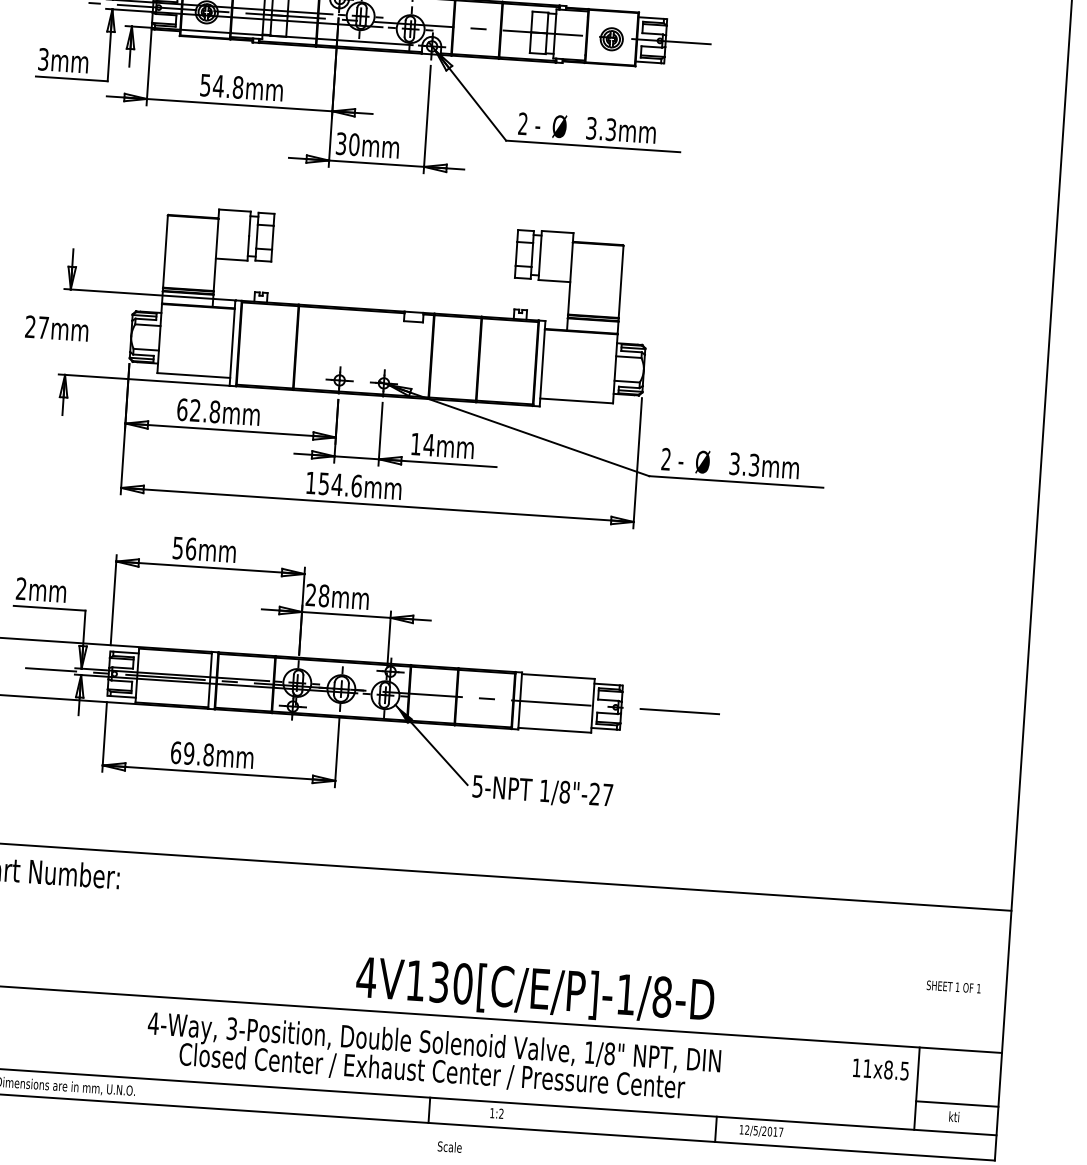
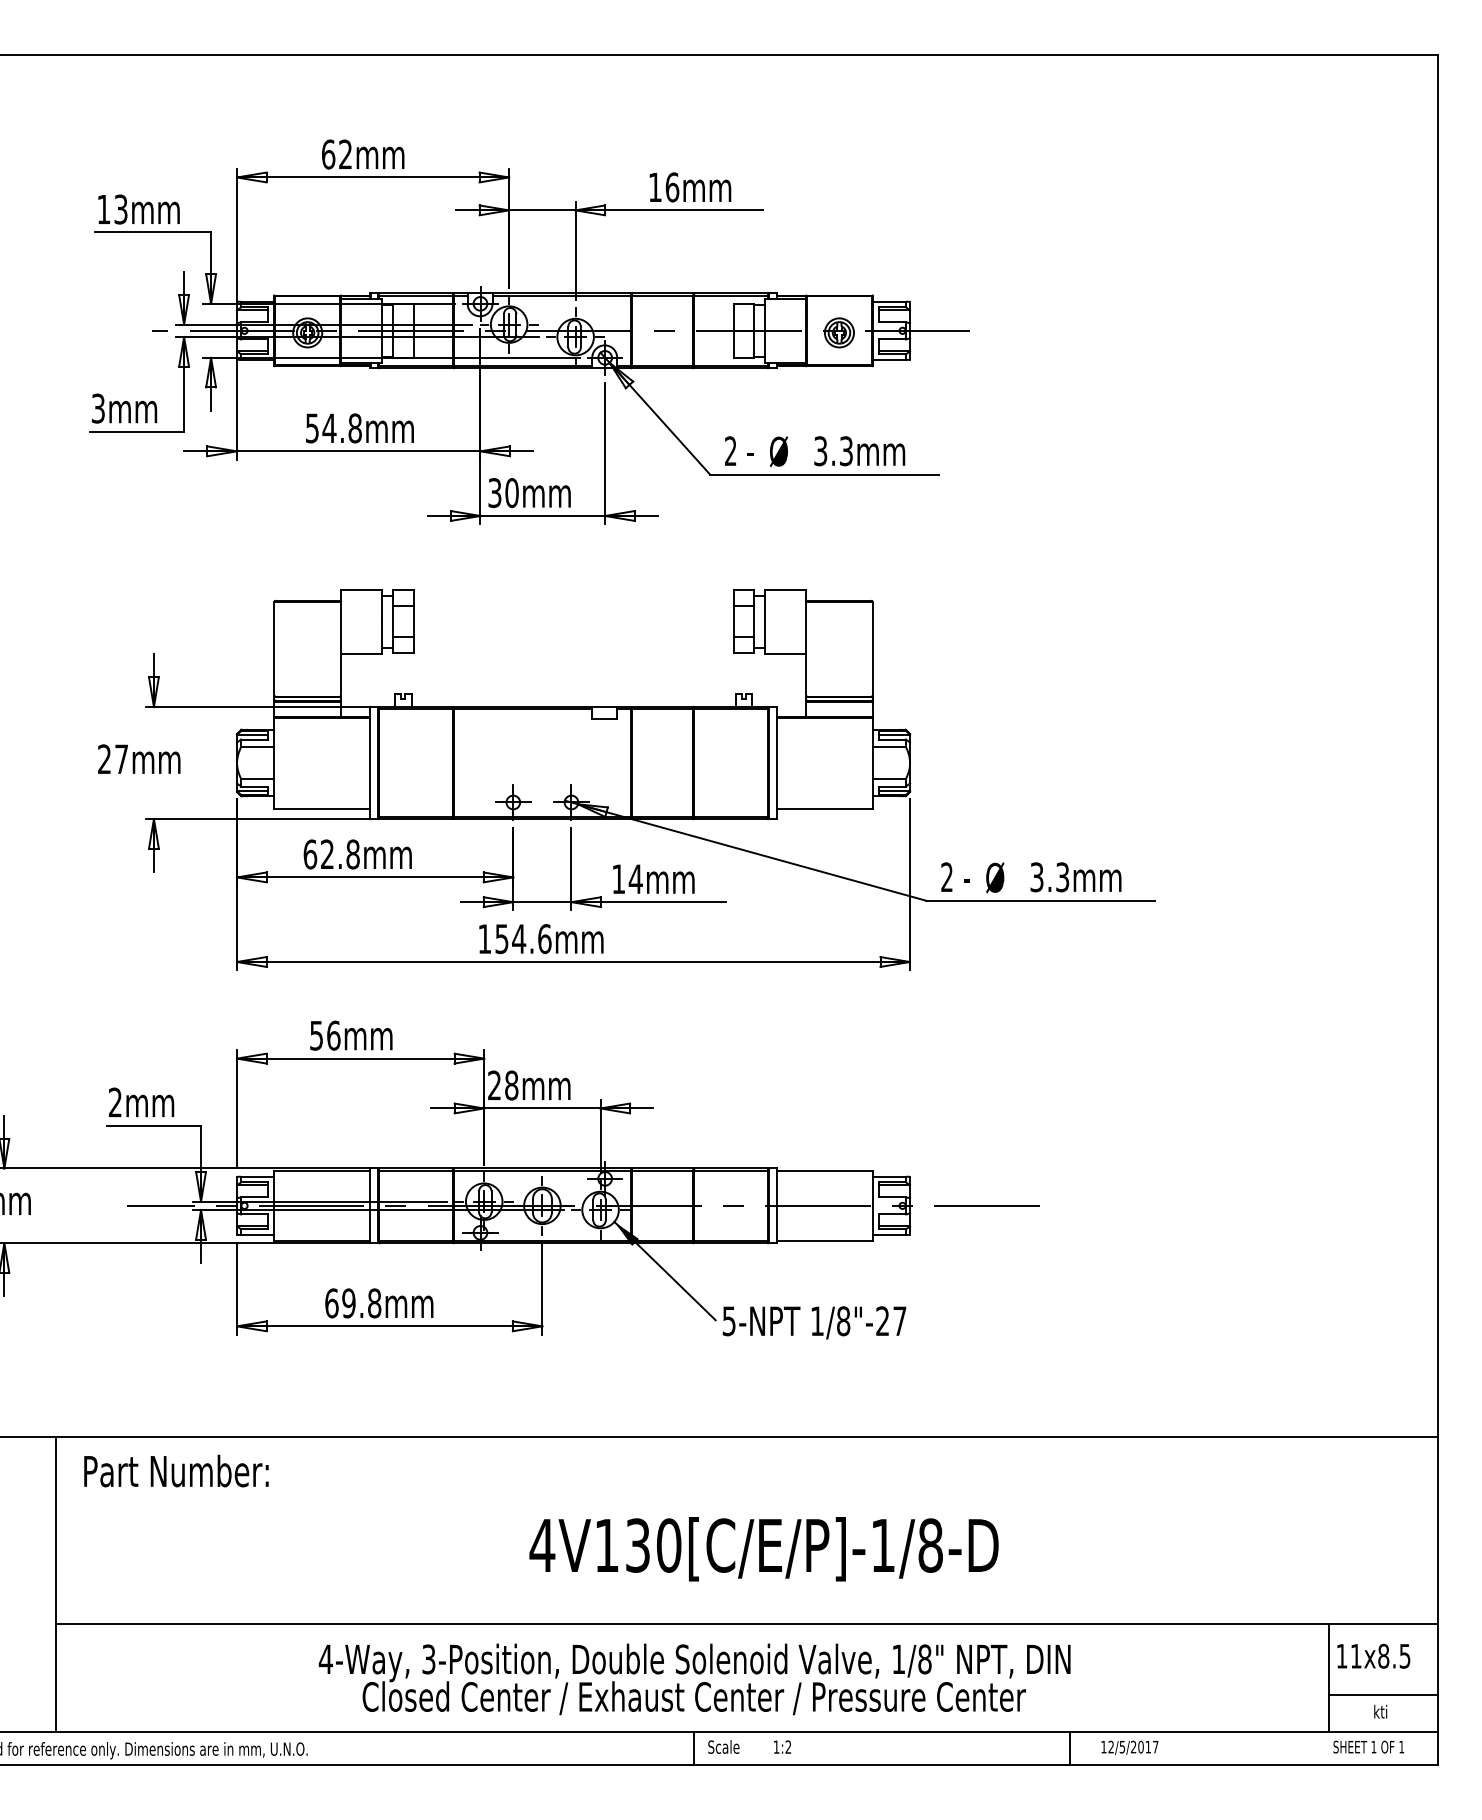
text: (953, 986) -> (1368, 1746), moved
text: (534, 991) -> (763, 1549), moved
text: (880, 1068) -> (1373, 1655), moved
text: (449, 1146) -> (723, 1746), moved

